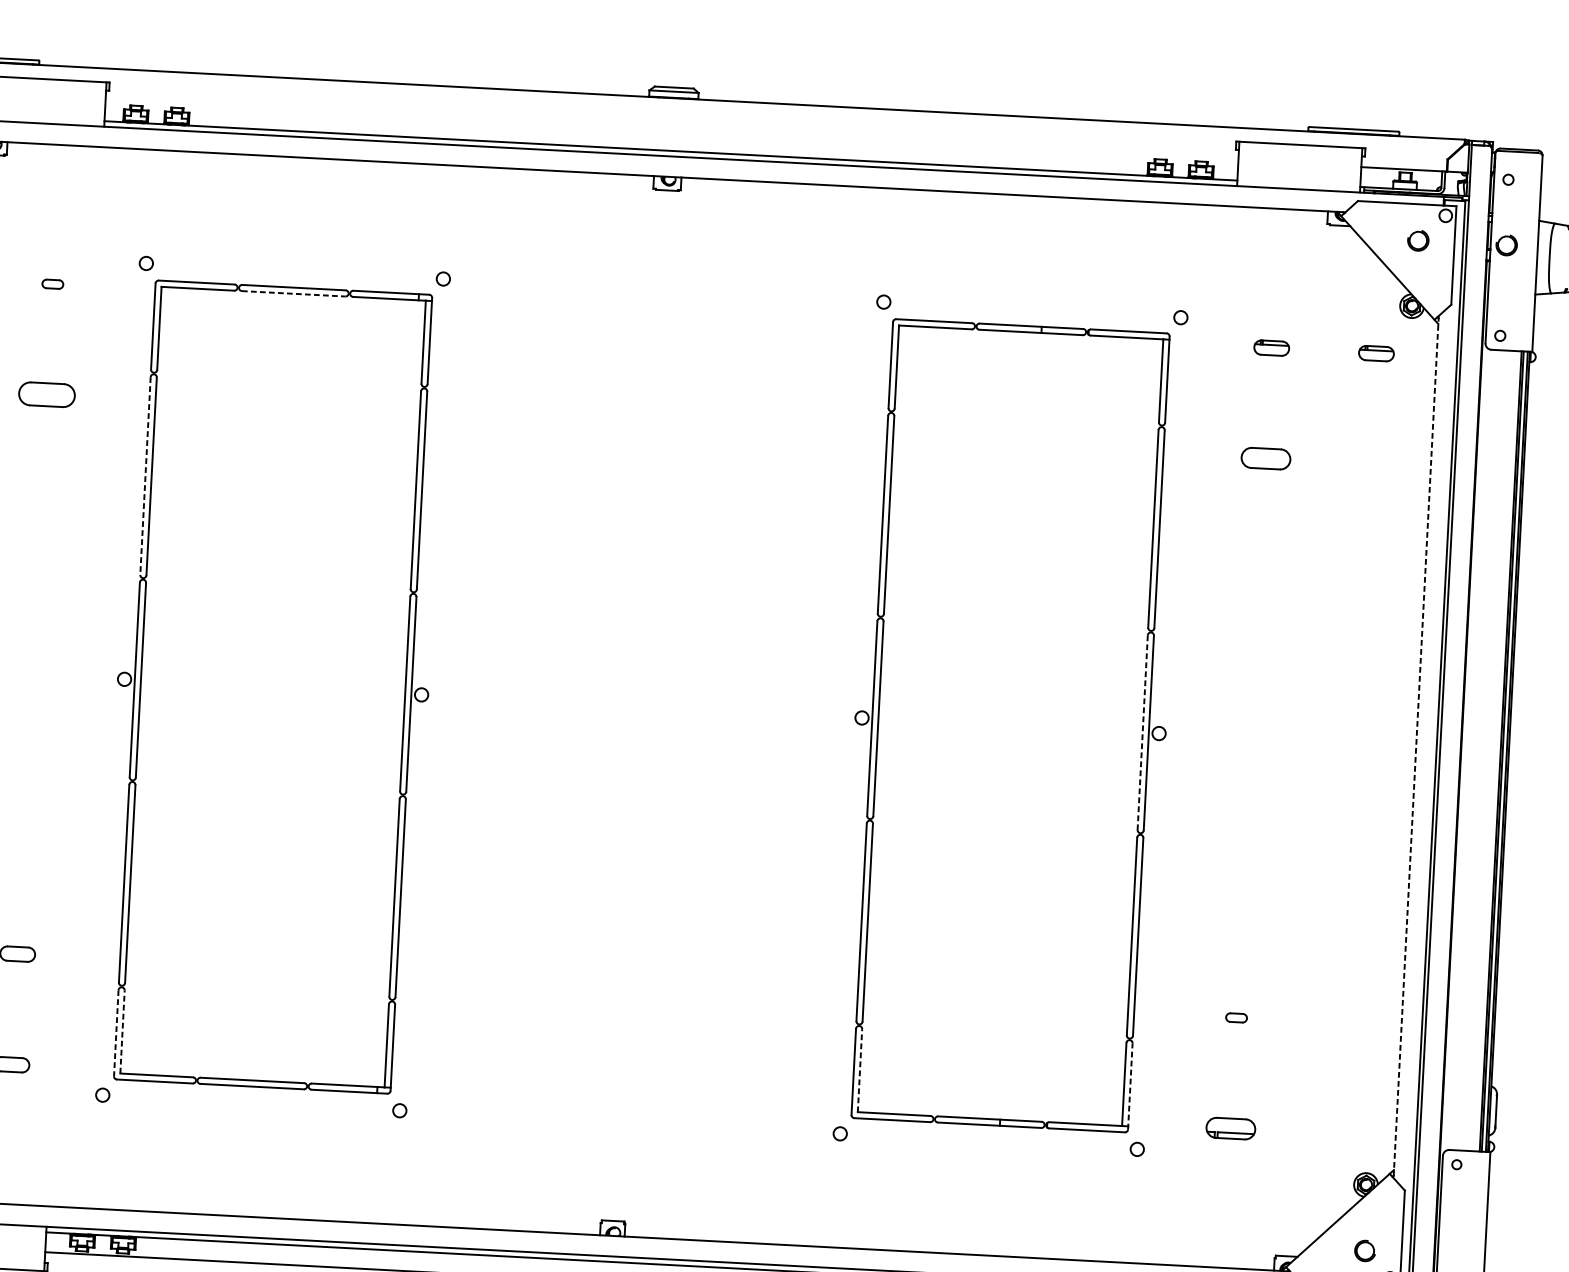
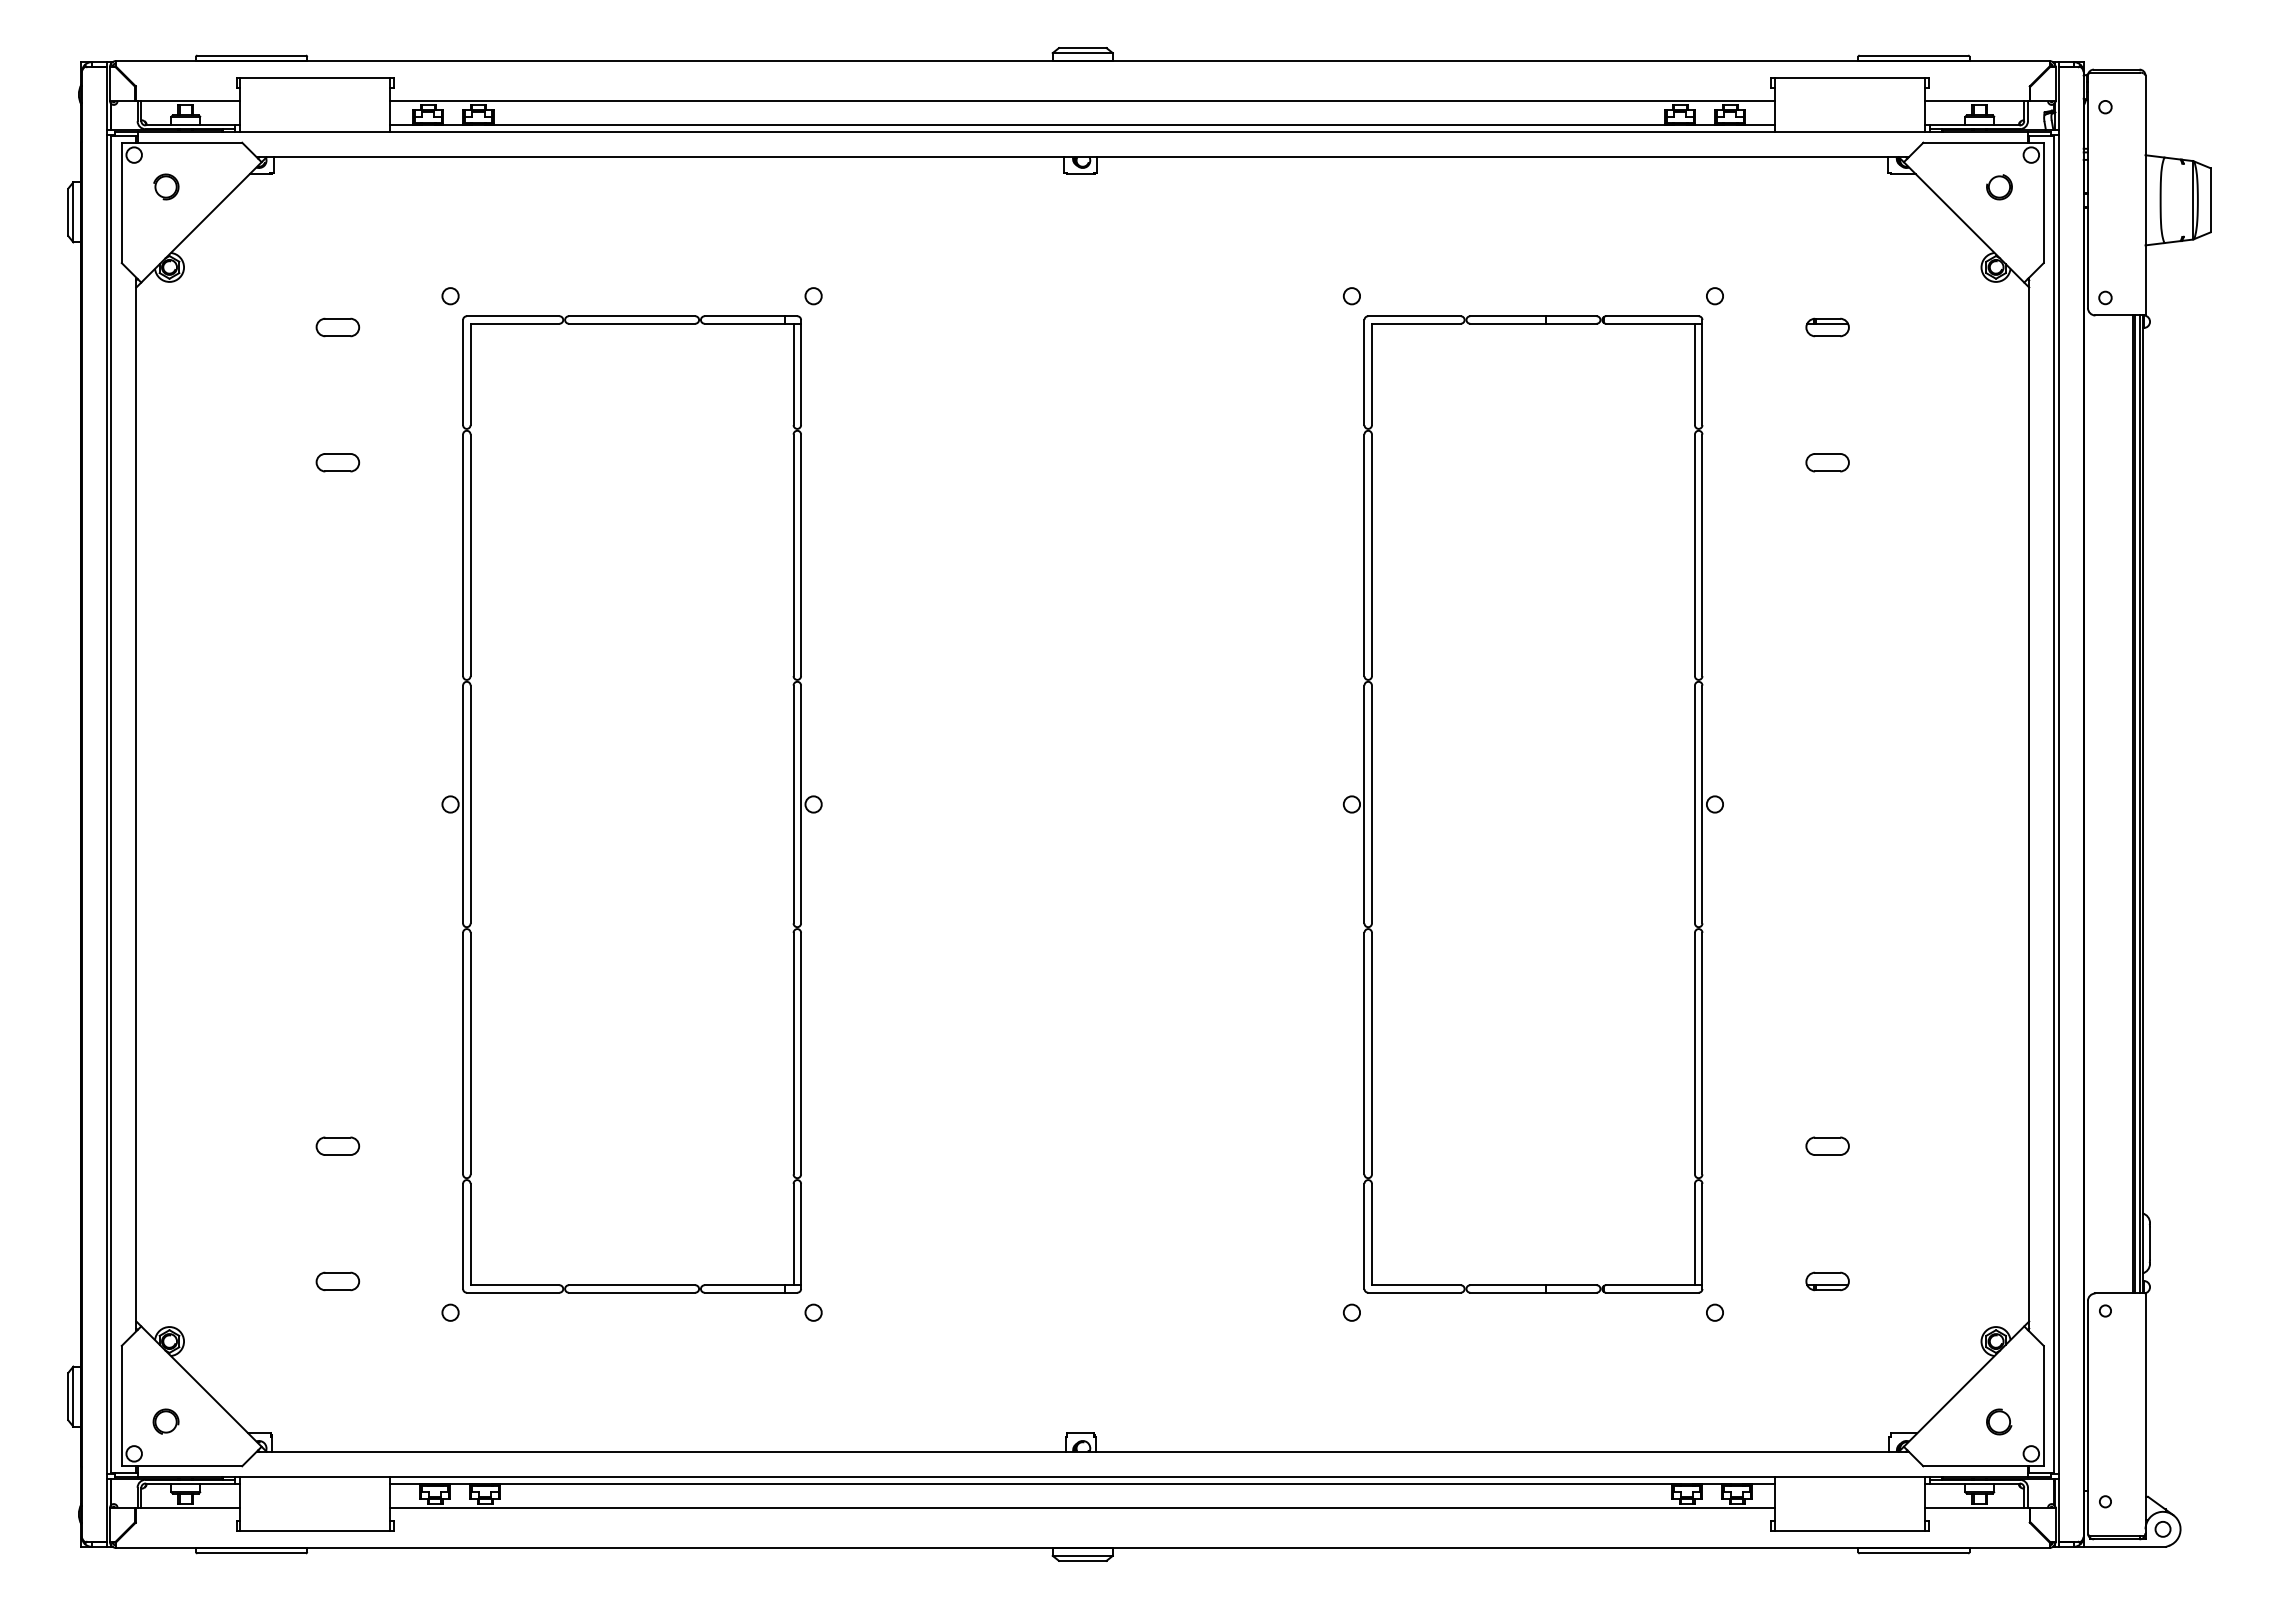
line: (671, 131) -> (1082, 101), added
part: (1506, 245) -> (2107, 187), removed
part: (52, 284) -> (337, 327), size x1.67
line: (294, 293) -> (632, 323), dashed -> solid
part: (1376, 353) -> (1955, 327), removed
part: (46, 394) -> (337, 462), size x0.62
part: (1265, 458) -> (1827, 462), size x0.71
line: (145, 476) -> (463, 555), dashed -> solid
line: (1142, 732) -> (1694, 804), dashed -> solid
line: (1416, 747) -> (2029, 804), dashed -> solid
part: (1236, 1017) -> (1827, 1145), size x1.67
line: (122, 1032) -> (470, 1234), dashed -> solid
line: (116, 1033) -> (463, 1236), dashed -> solid
line: (859, 1070) -> (1371, 1234), dashed -> solid
line: (1130, 1086) -> (1702, 1236), dashed -> solid
part: (1230, 1128) -> (1827, 1281), size x0.71

